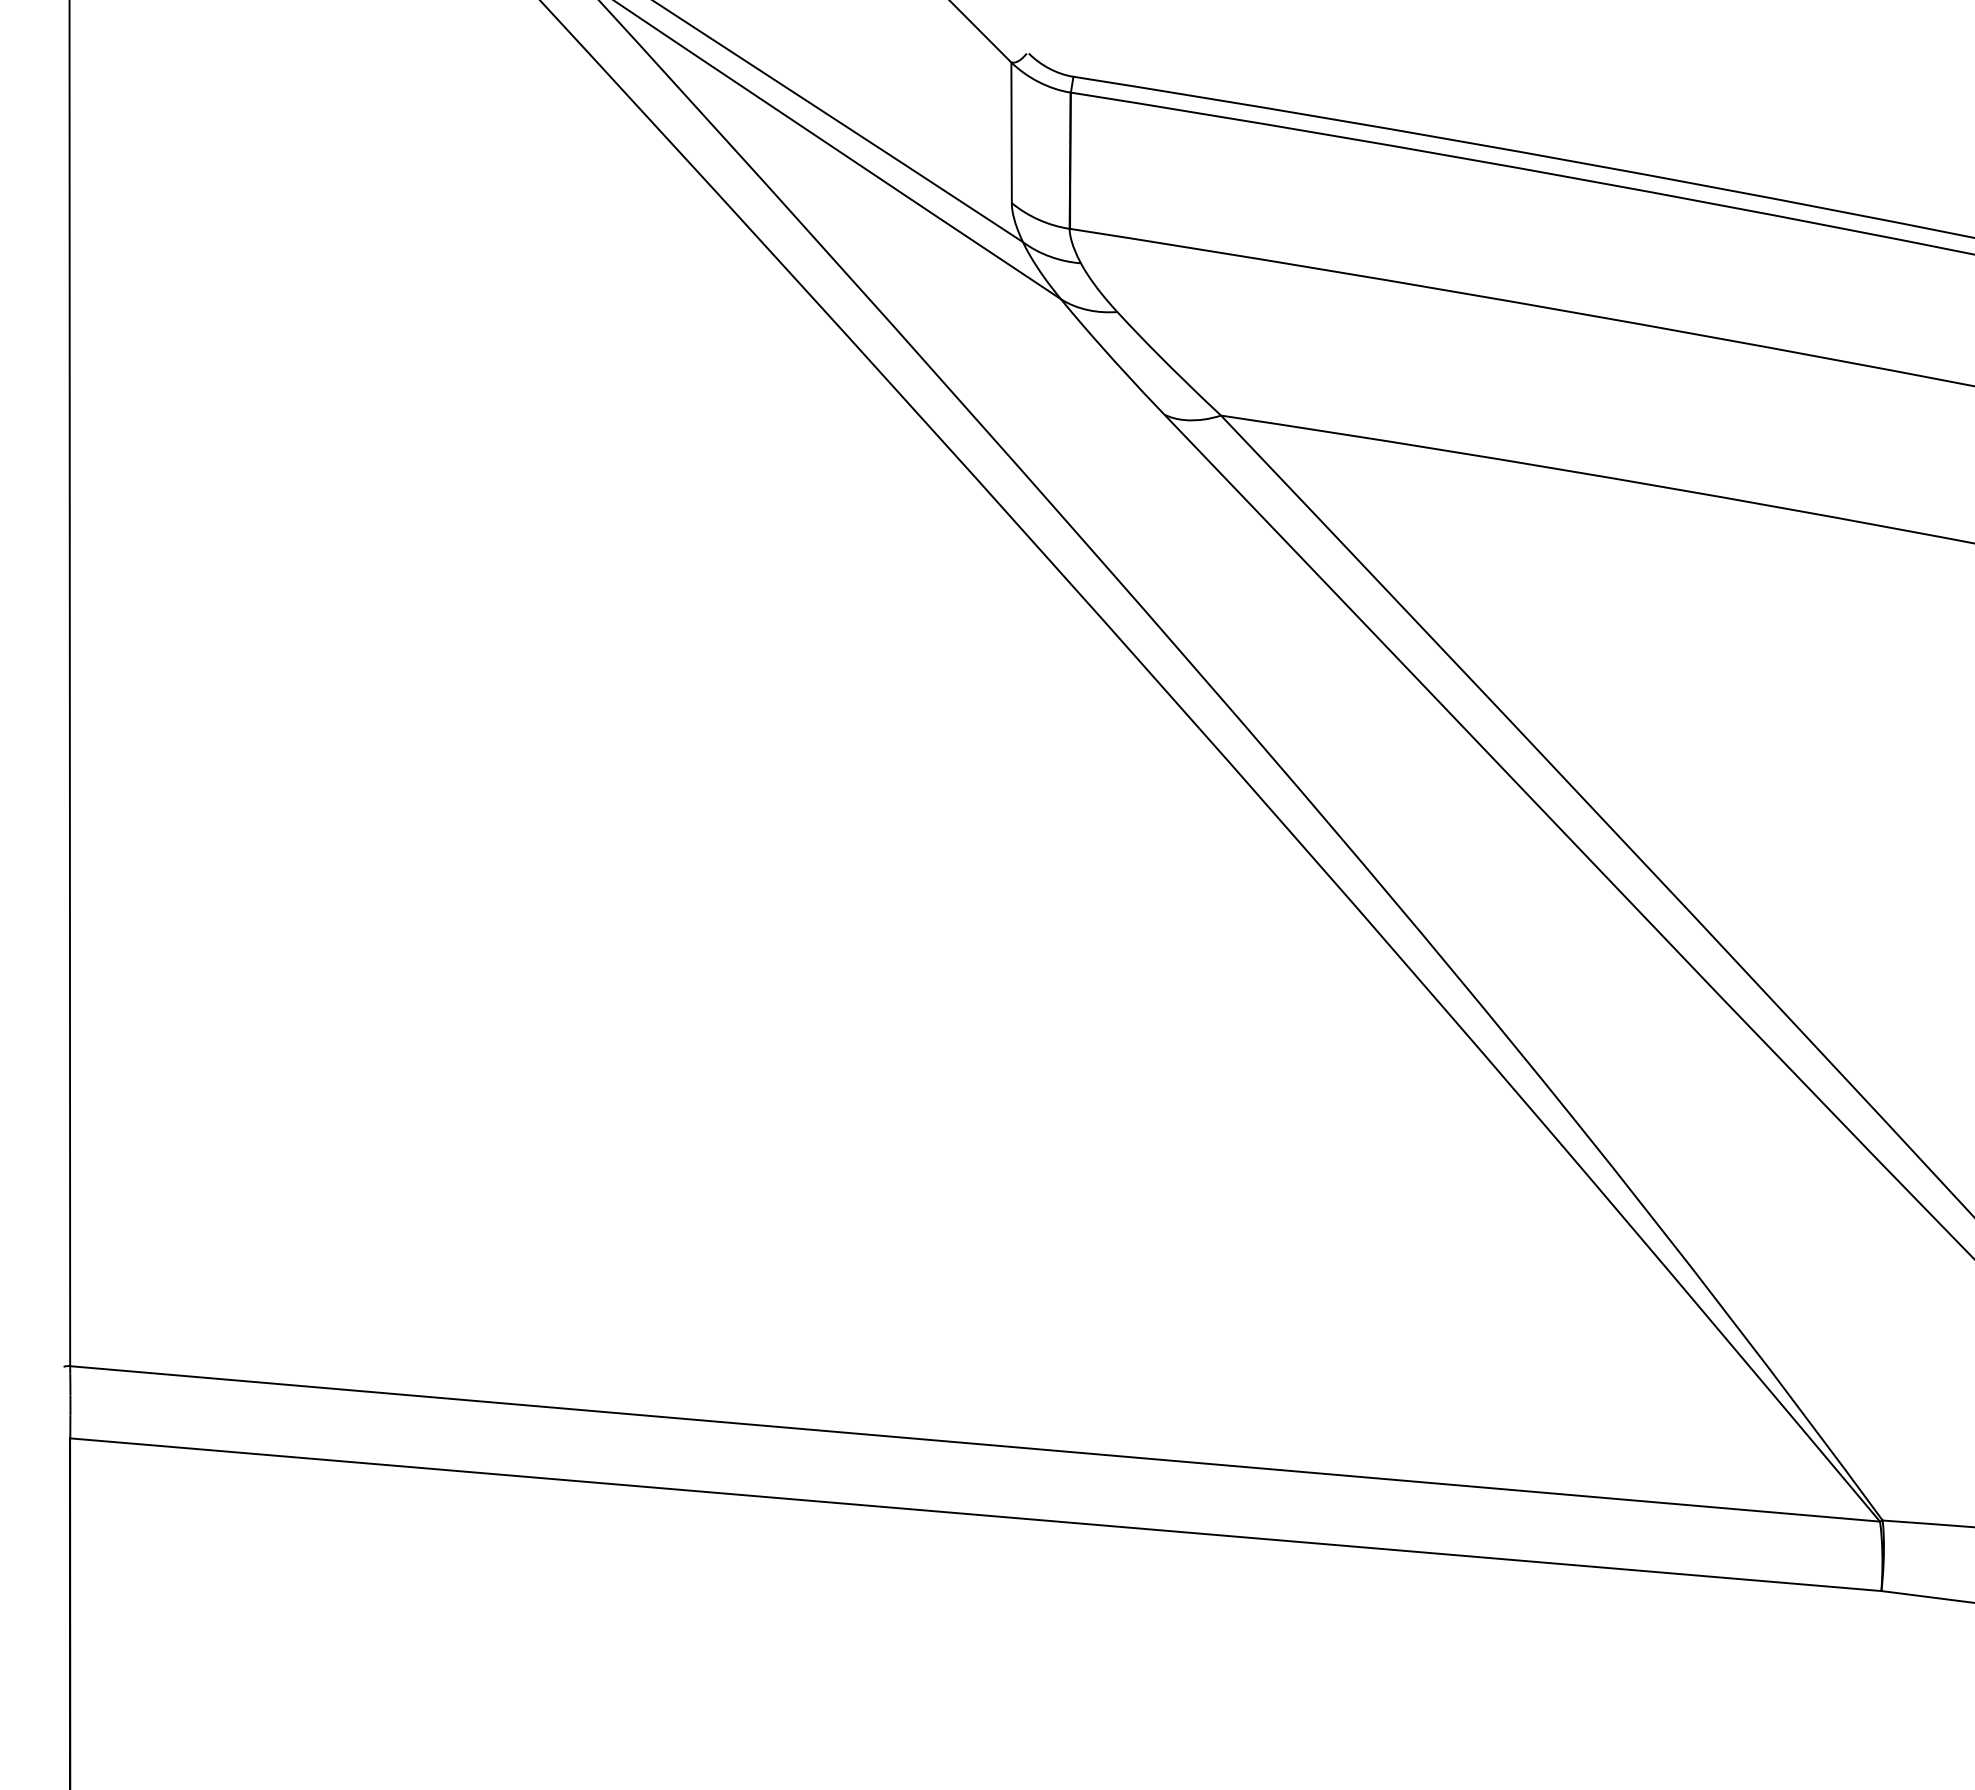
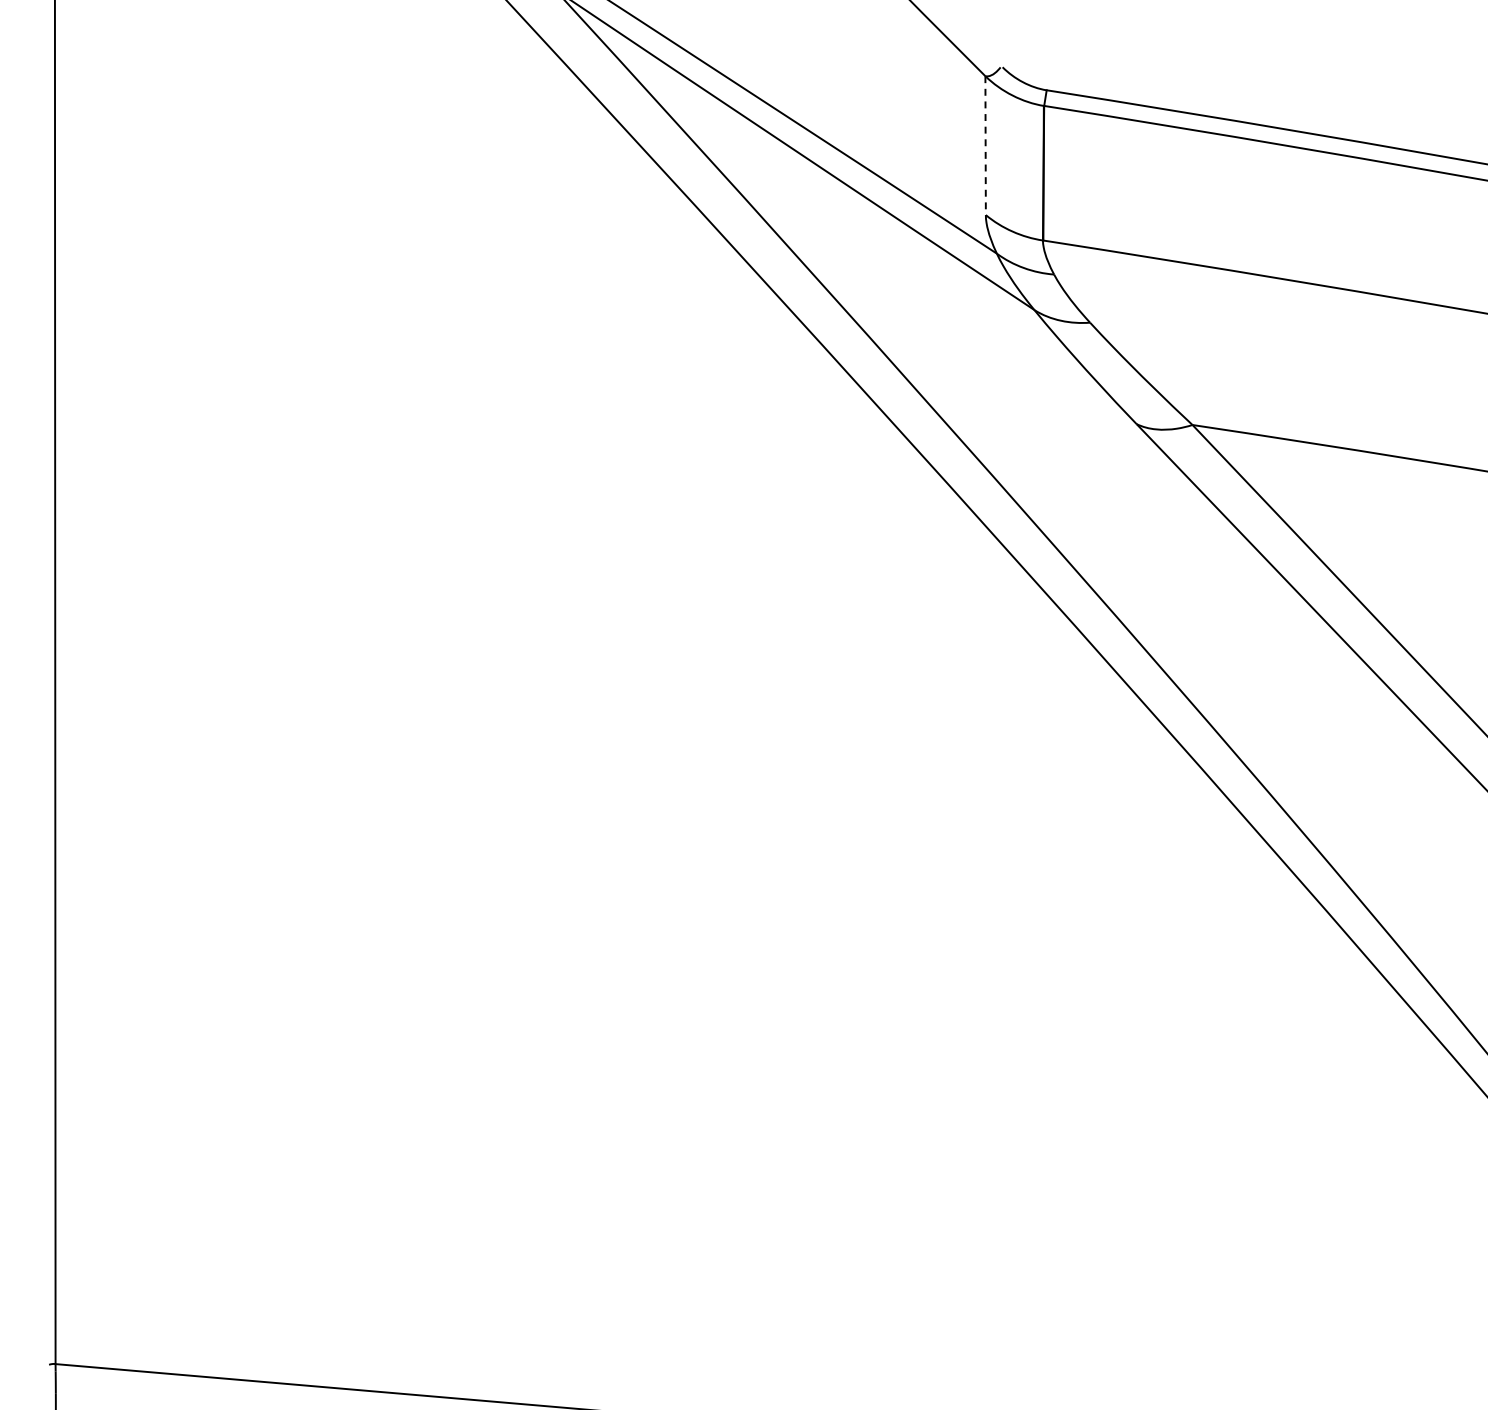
line: (1011, 133) -> (985, 146), solid -> dashed

